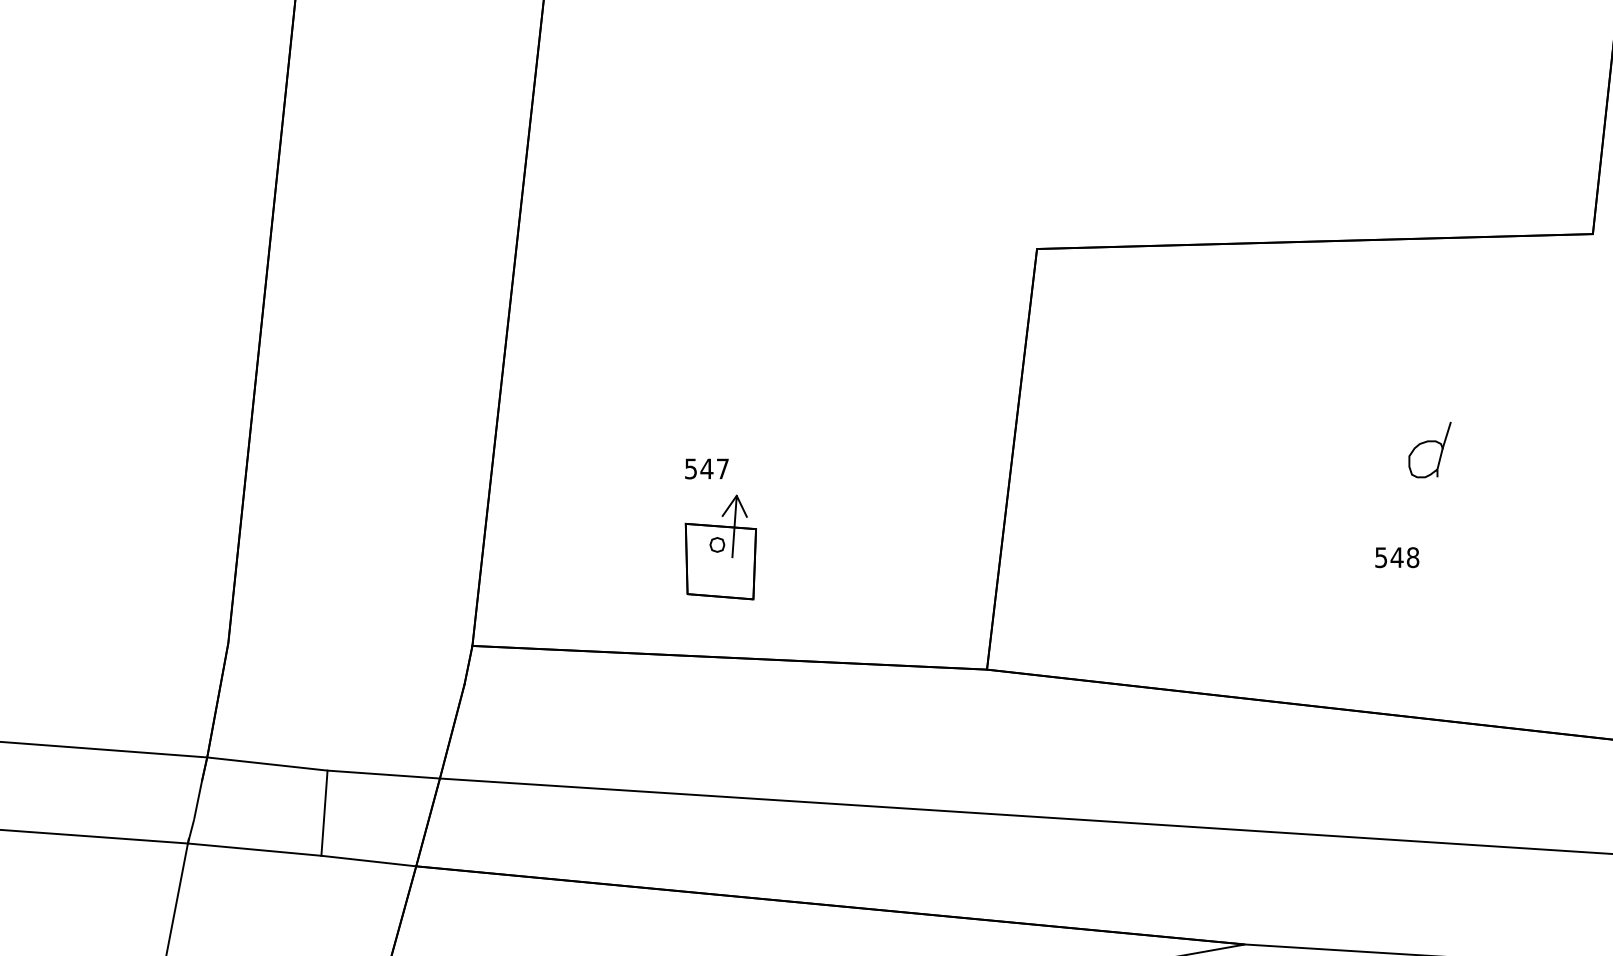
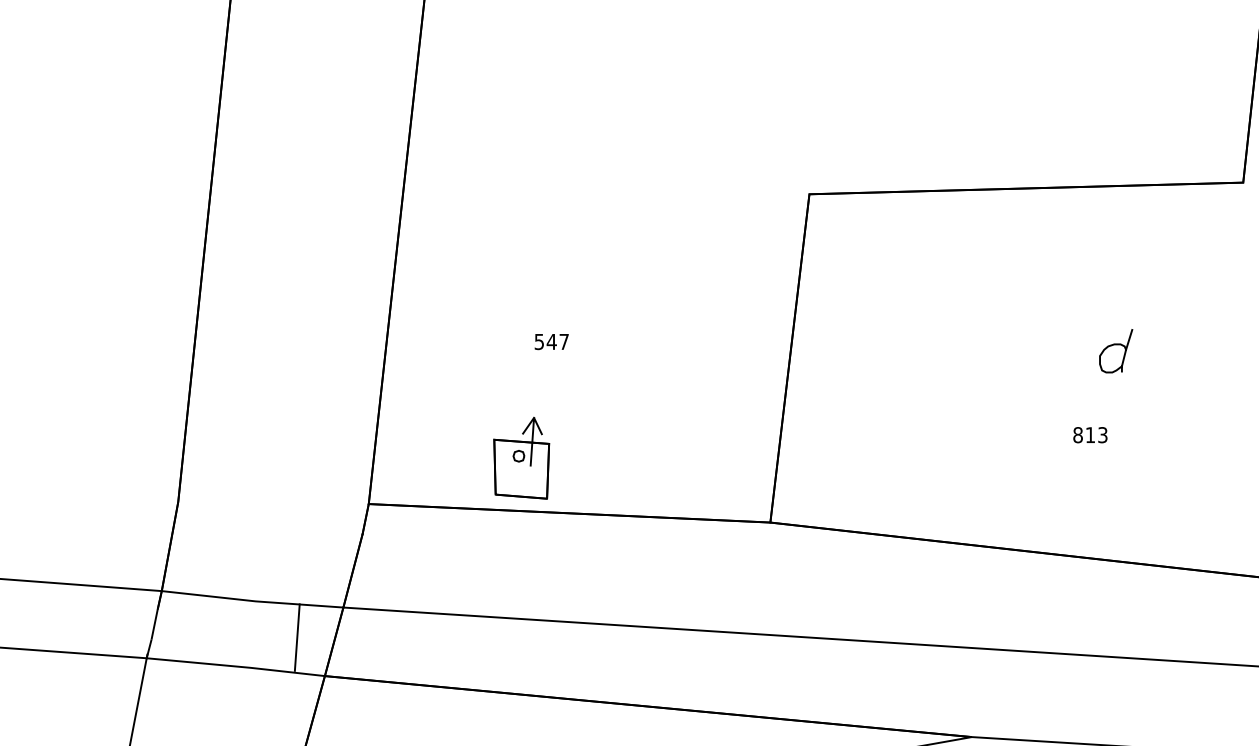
text: (706, 469) -> (551, 342), moved
part: (720, 546) -> (521, 457), moved
text: (1397, 558) -> (1090, 435), 548 -> 813
line: (323, 813) -> (296, 637), moved

